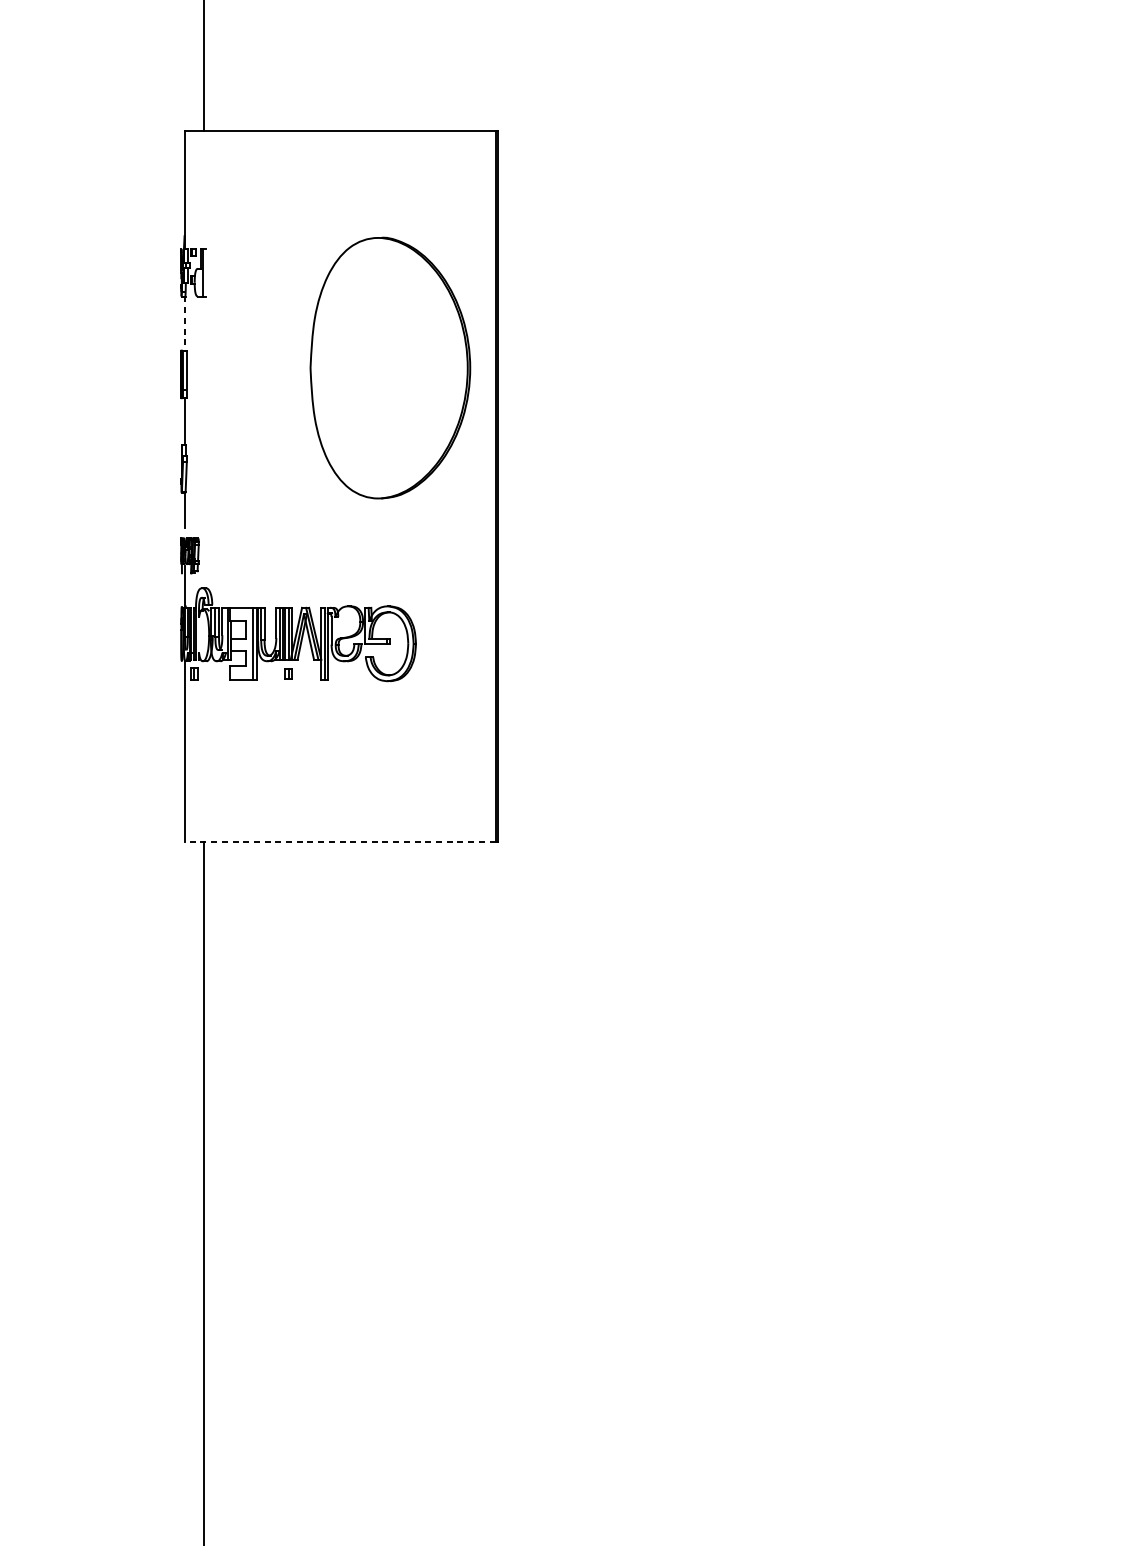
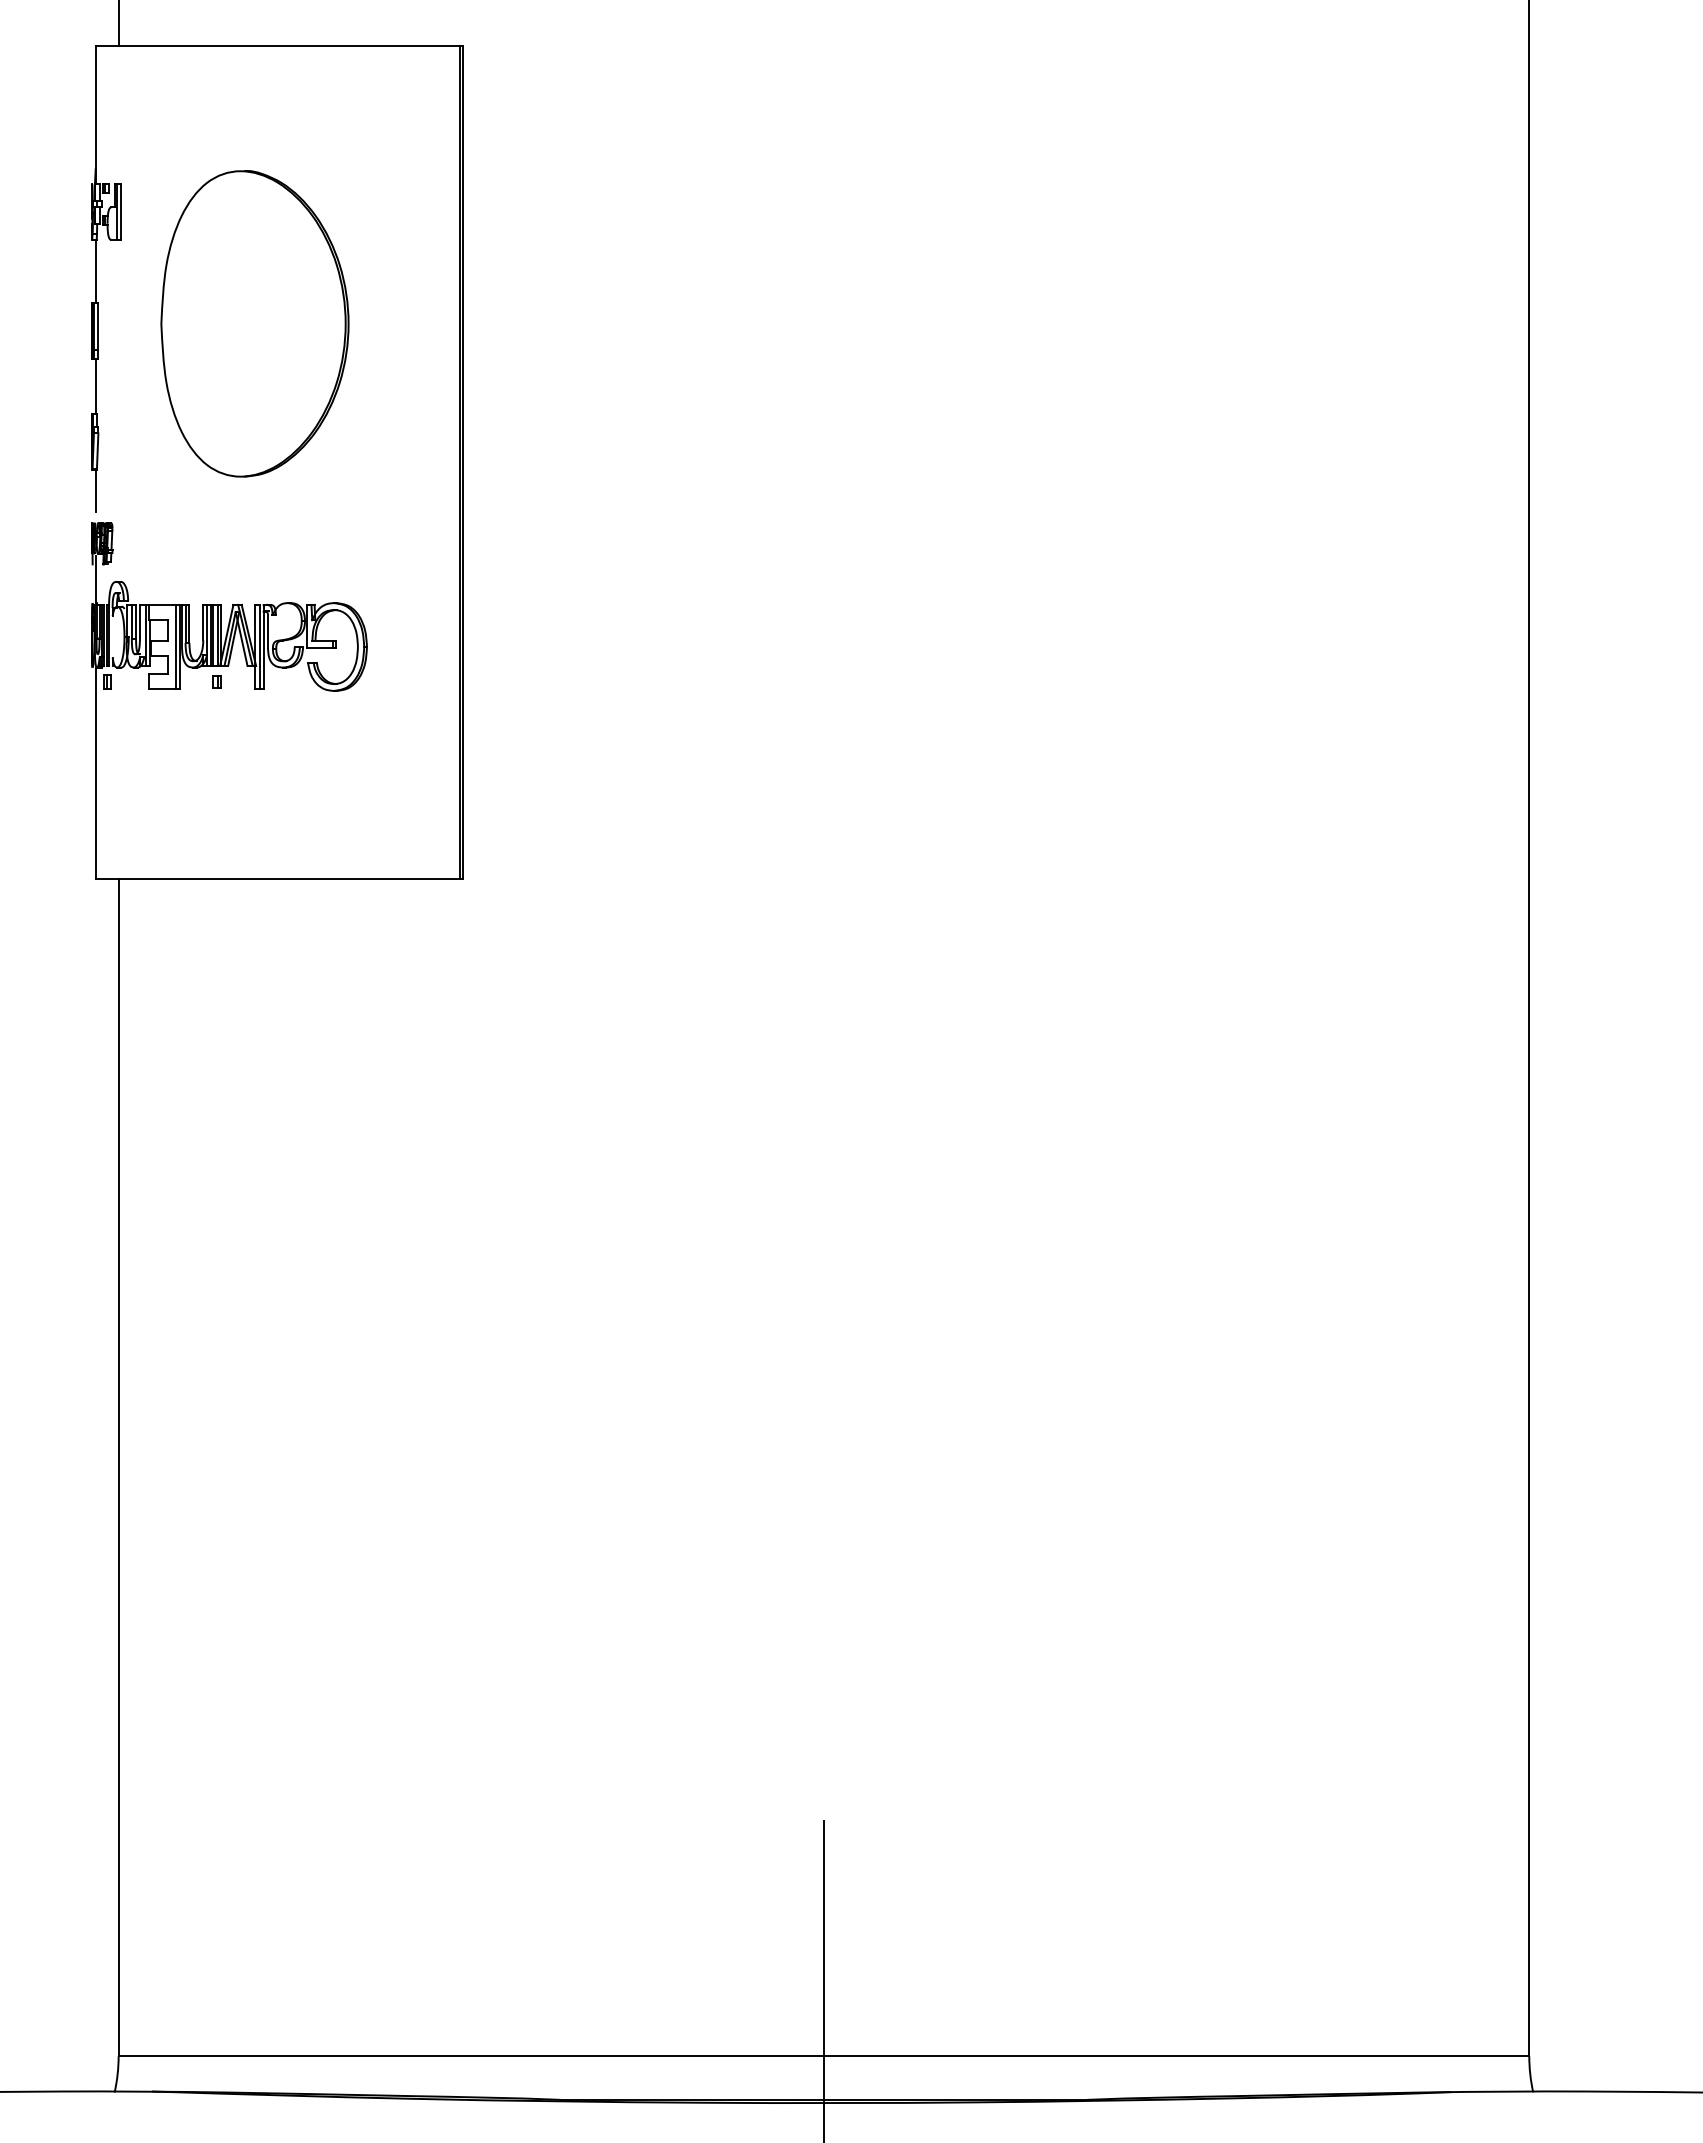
line: (206, 272) -> (121, 211), added
line: (185, 323) -> (96, 271), dashed -> solid
part: (389, 367) -> (254, 323), moved
line: (340, 842) -> (278, 879), dashed -> solid

